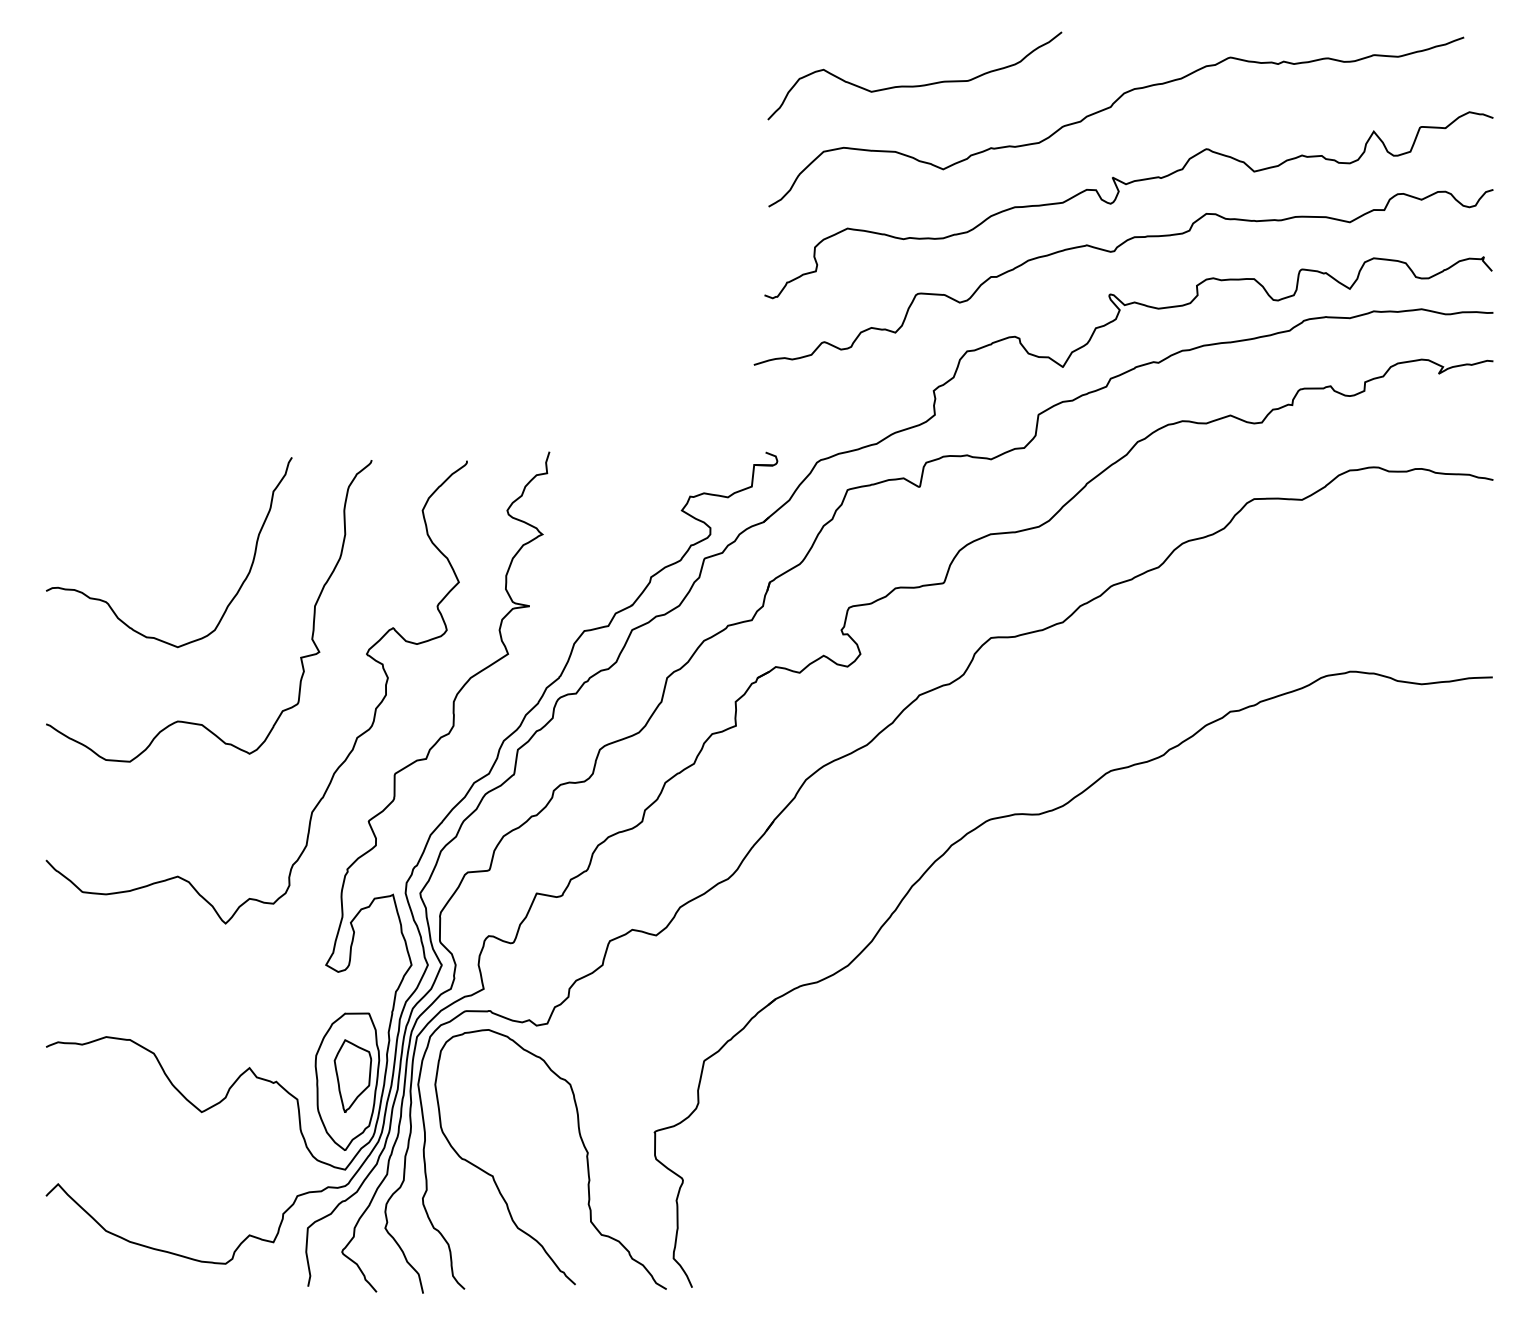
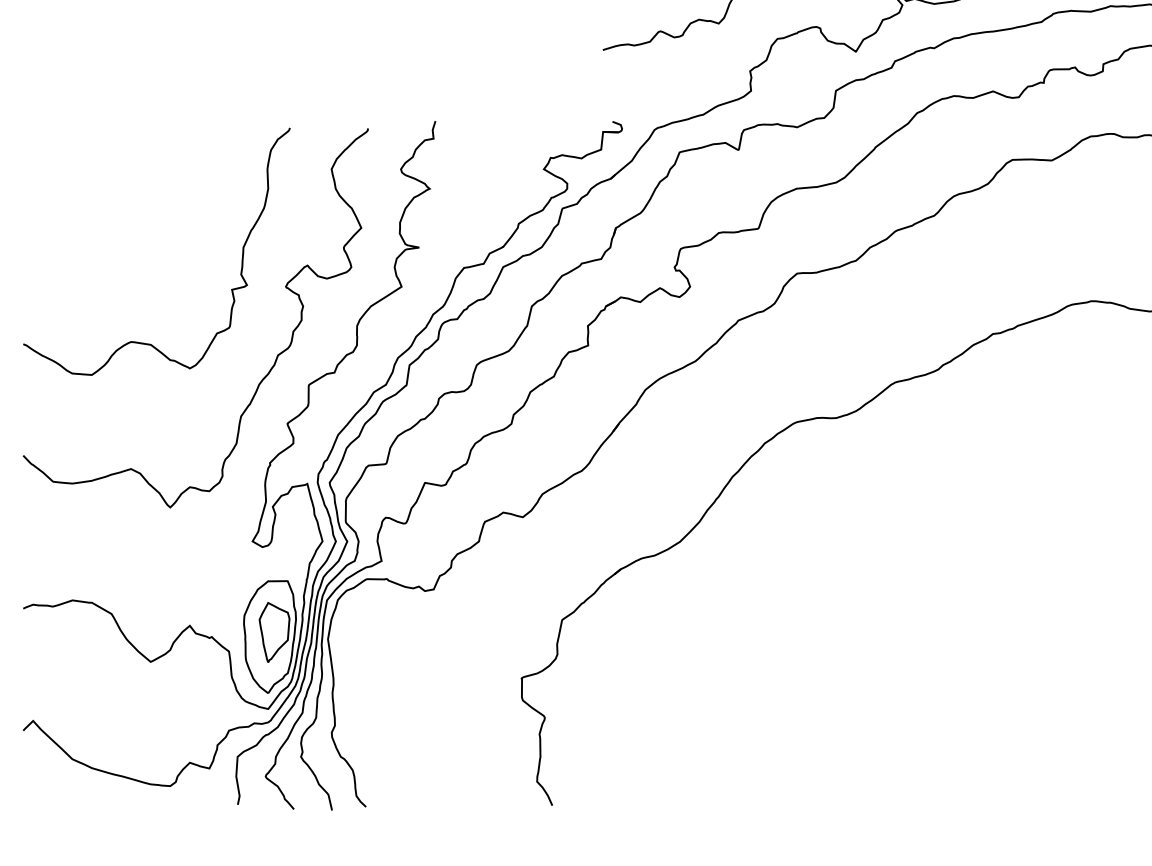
curve: (230, 600) -> (174, 242), removed
curve: (582, 1144) -> (462, 688), removed

